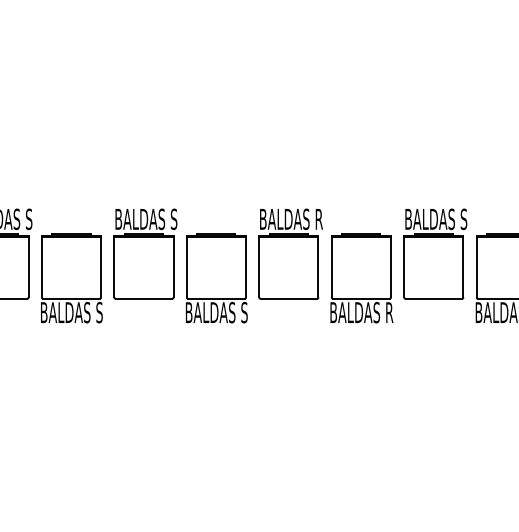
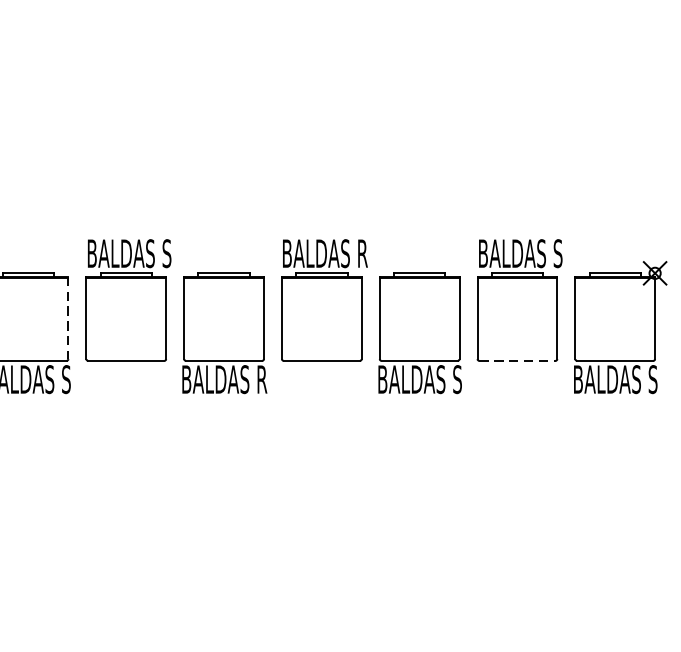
line: (101, 266) -> (69, 317), solid -> dashed
line: (434, 298) -> (518, 360), solid -> dashed
text: (216, 312) -> (224, 379), BALDAS S -> BALDAS R
text: (361, 312) -> (419, 379), BALDAS R -> BALDAS S

